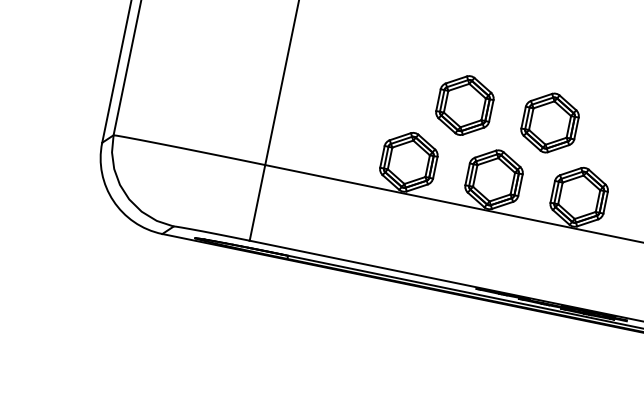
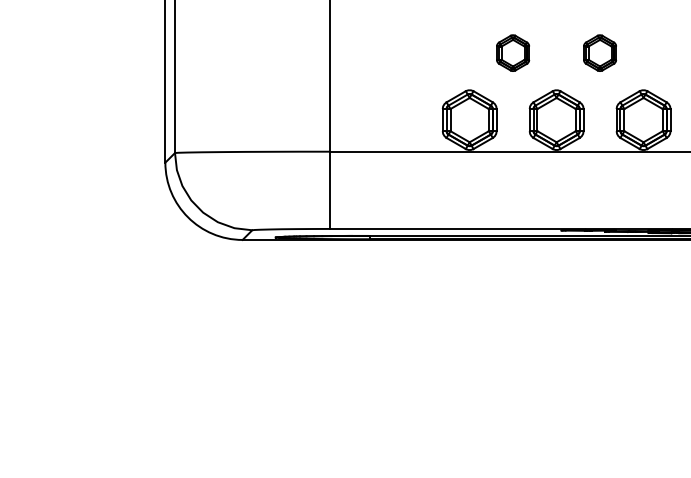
part: (464, 104) -> (512, 52), size x0.6
part: (549, 122) -> (599, 52), size x0.6

